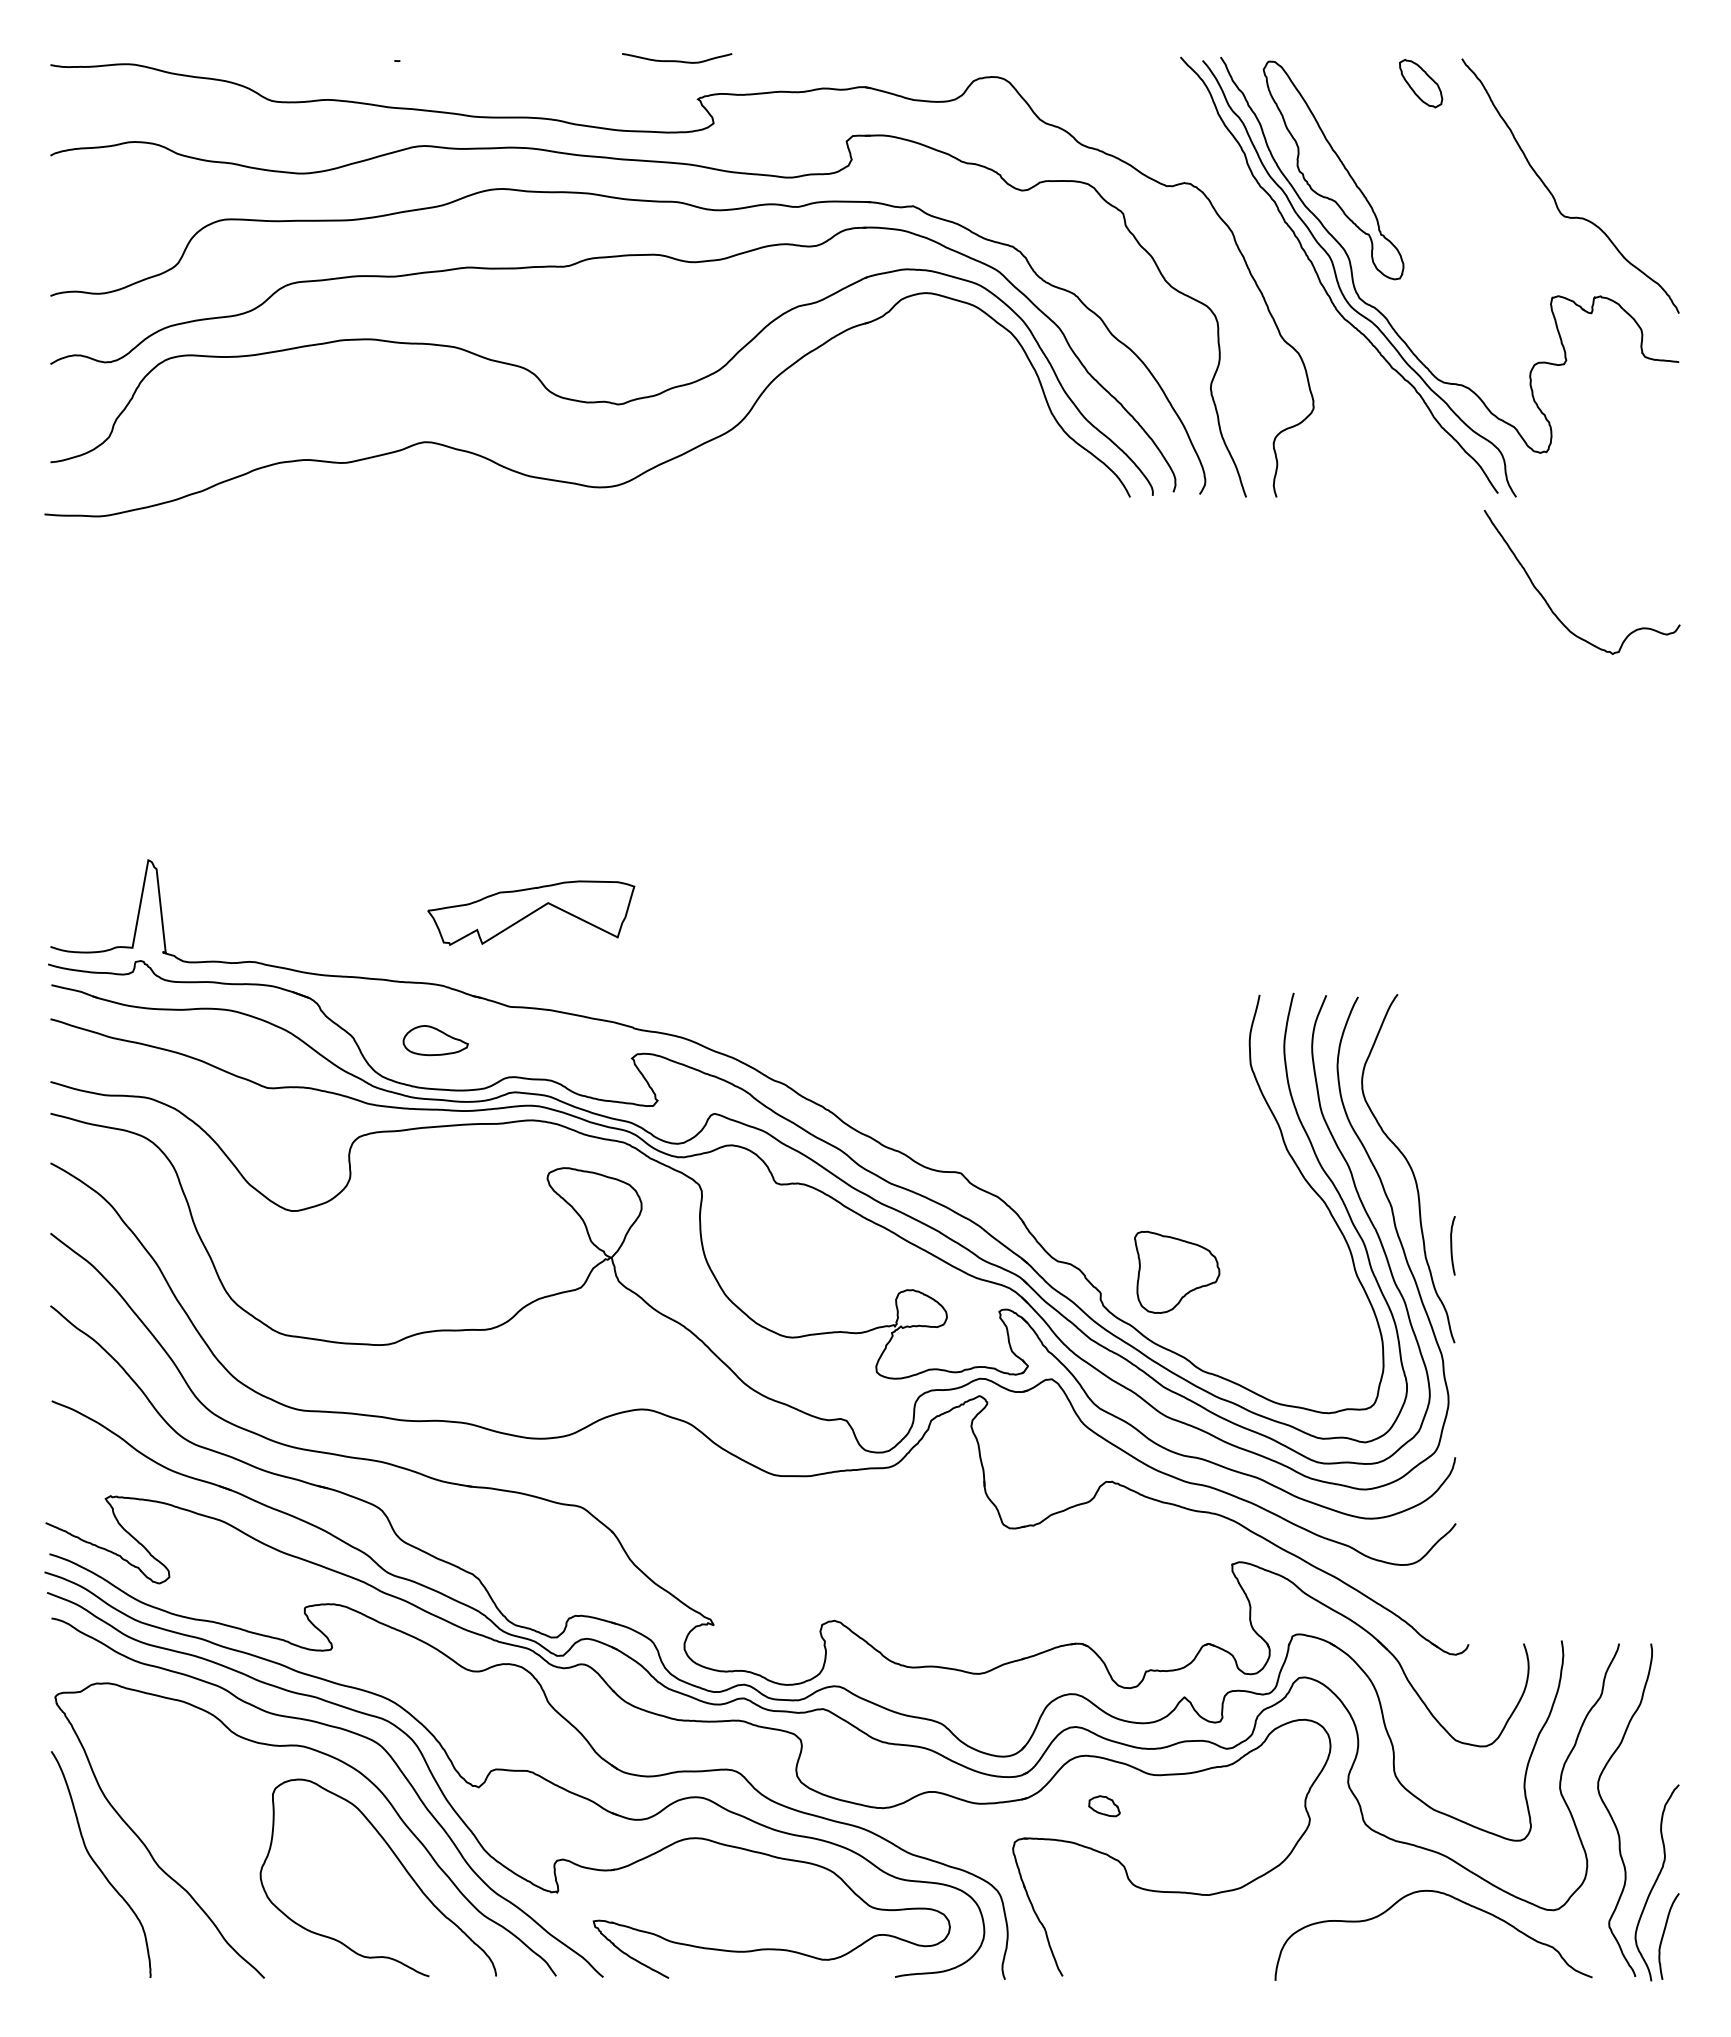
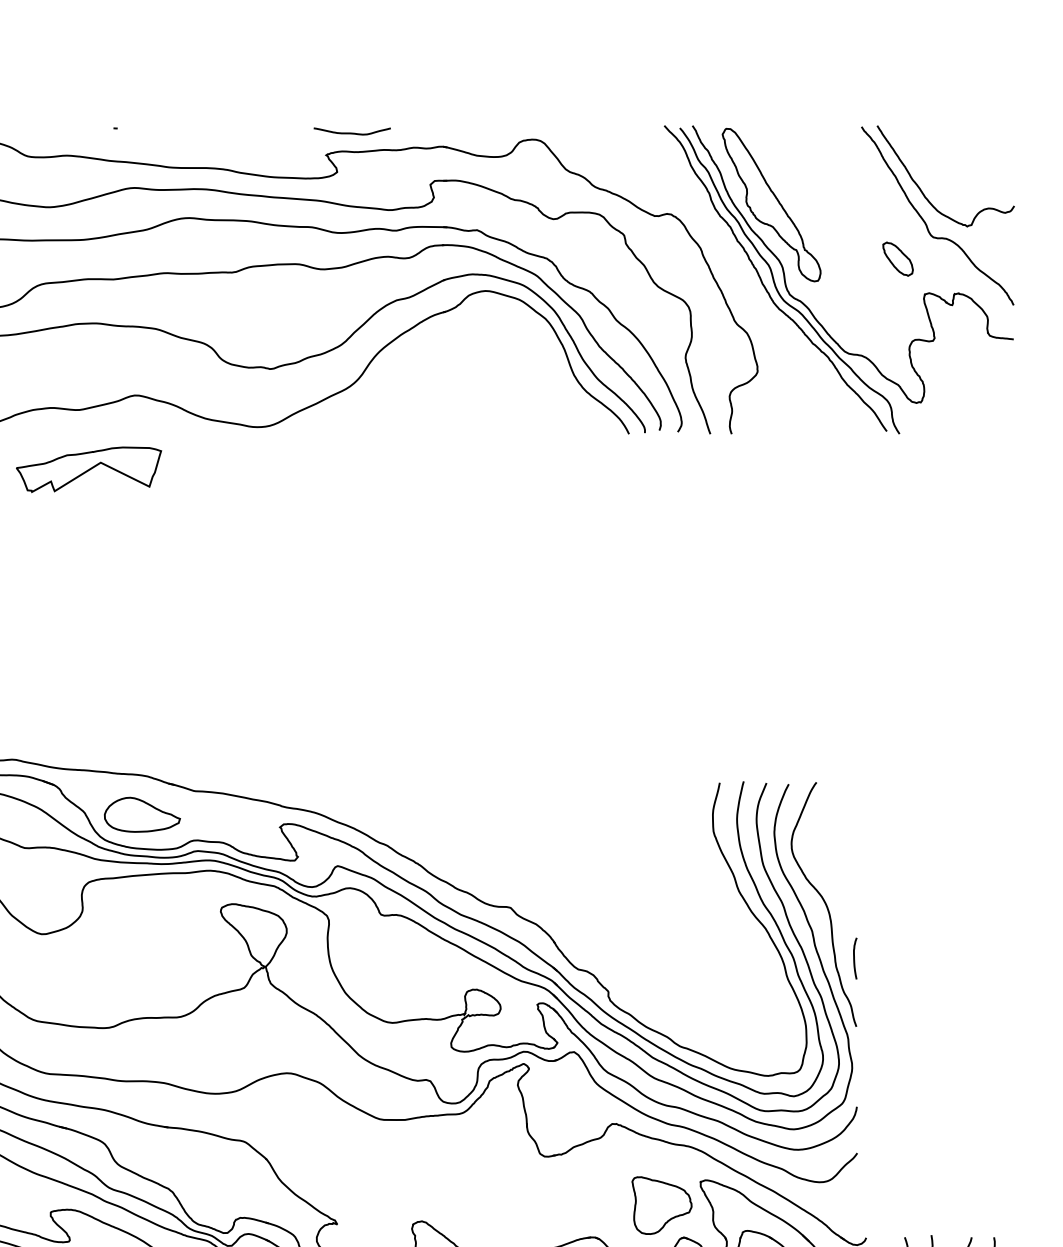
curve: (677, 60) -> (352, 132), moved
part: (1421, 83) -> (898, 259), moved
curve: (1548, 603) -> (922, 191), moved
part: (531, 912) -> (89, 469), moved
part: (435, 1040) -> (142, 814), size x1.67
part: (1177, 1271) -> (662, 1205), moved

